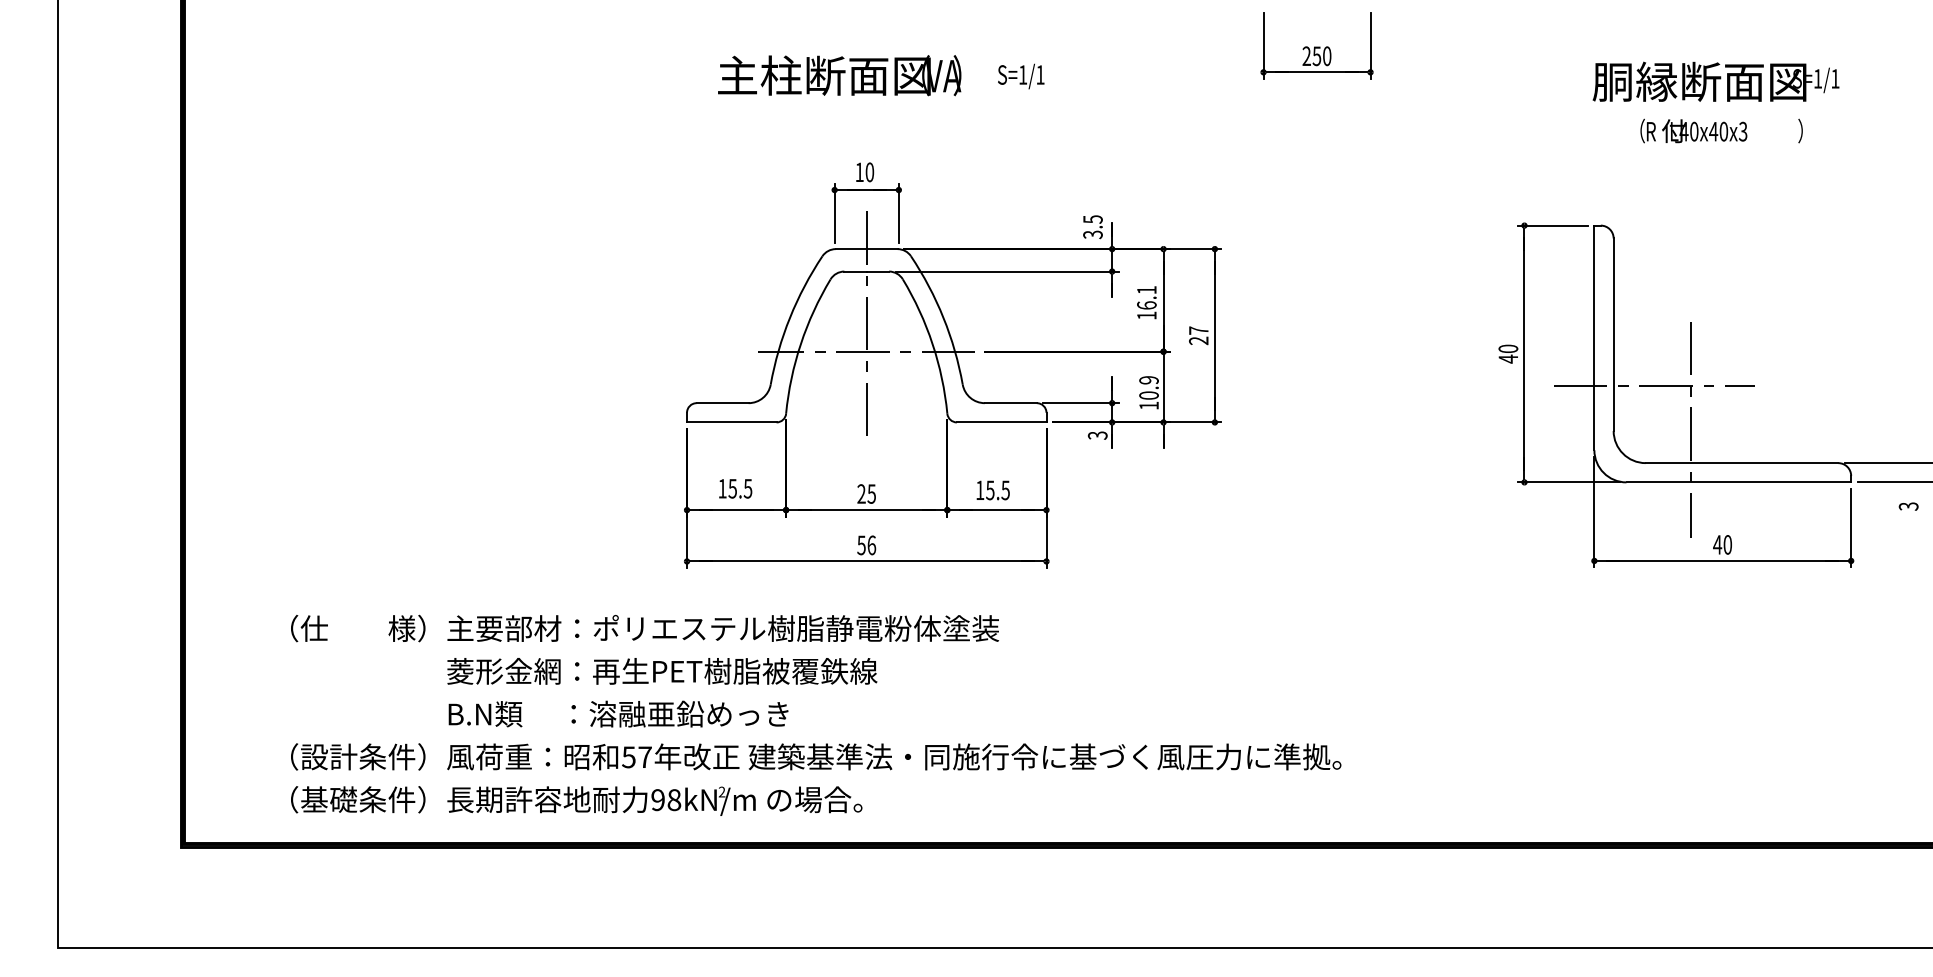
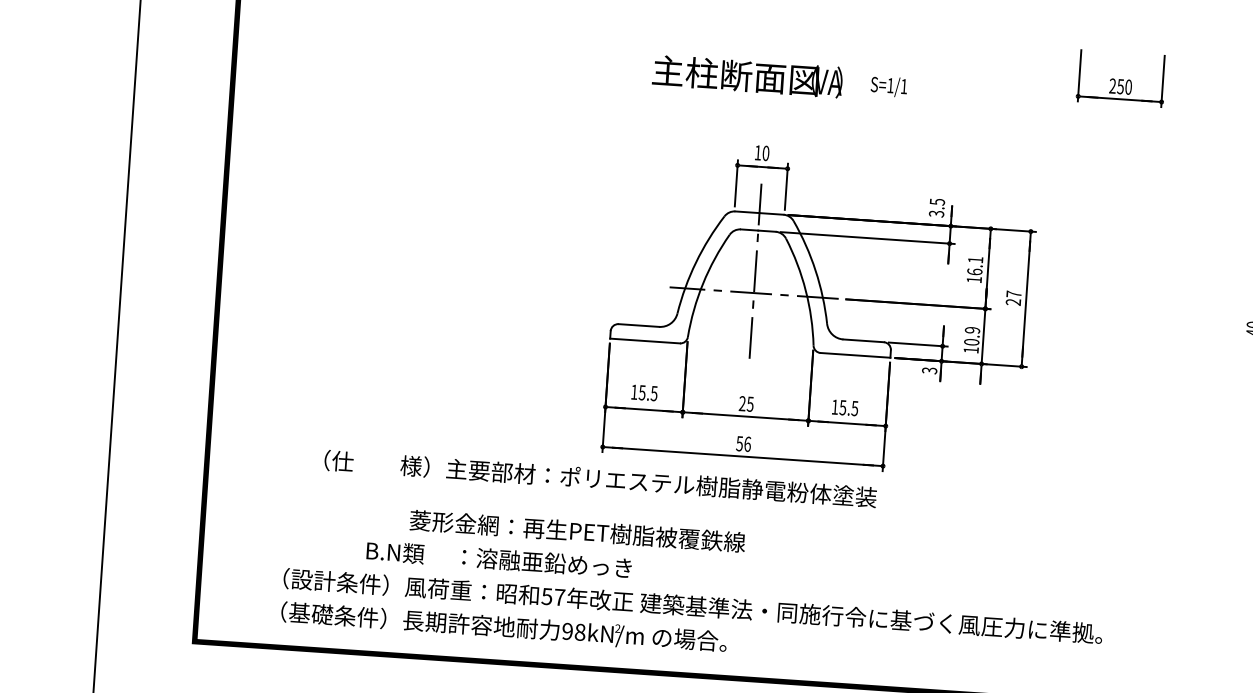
text: (644, 628) -> (600, 478), moved
text: (618, 713) -> (499, 559), moved

